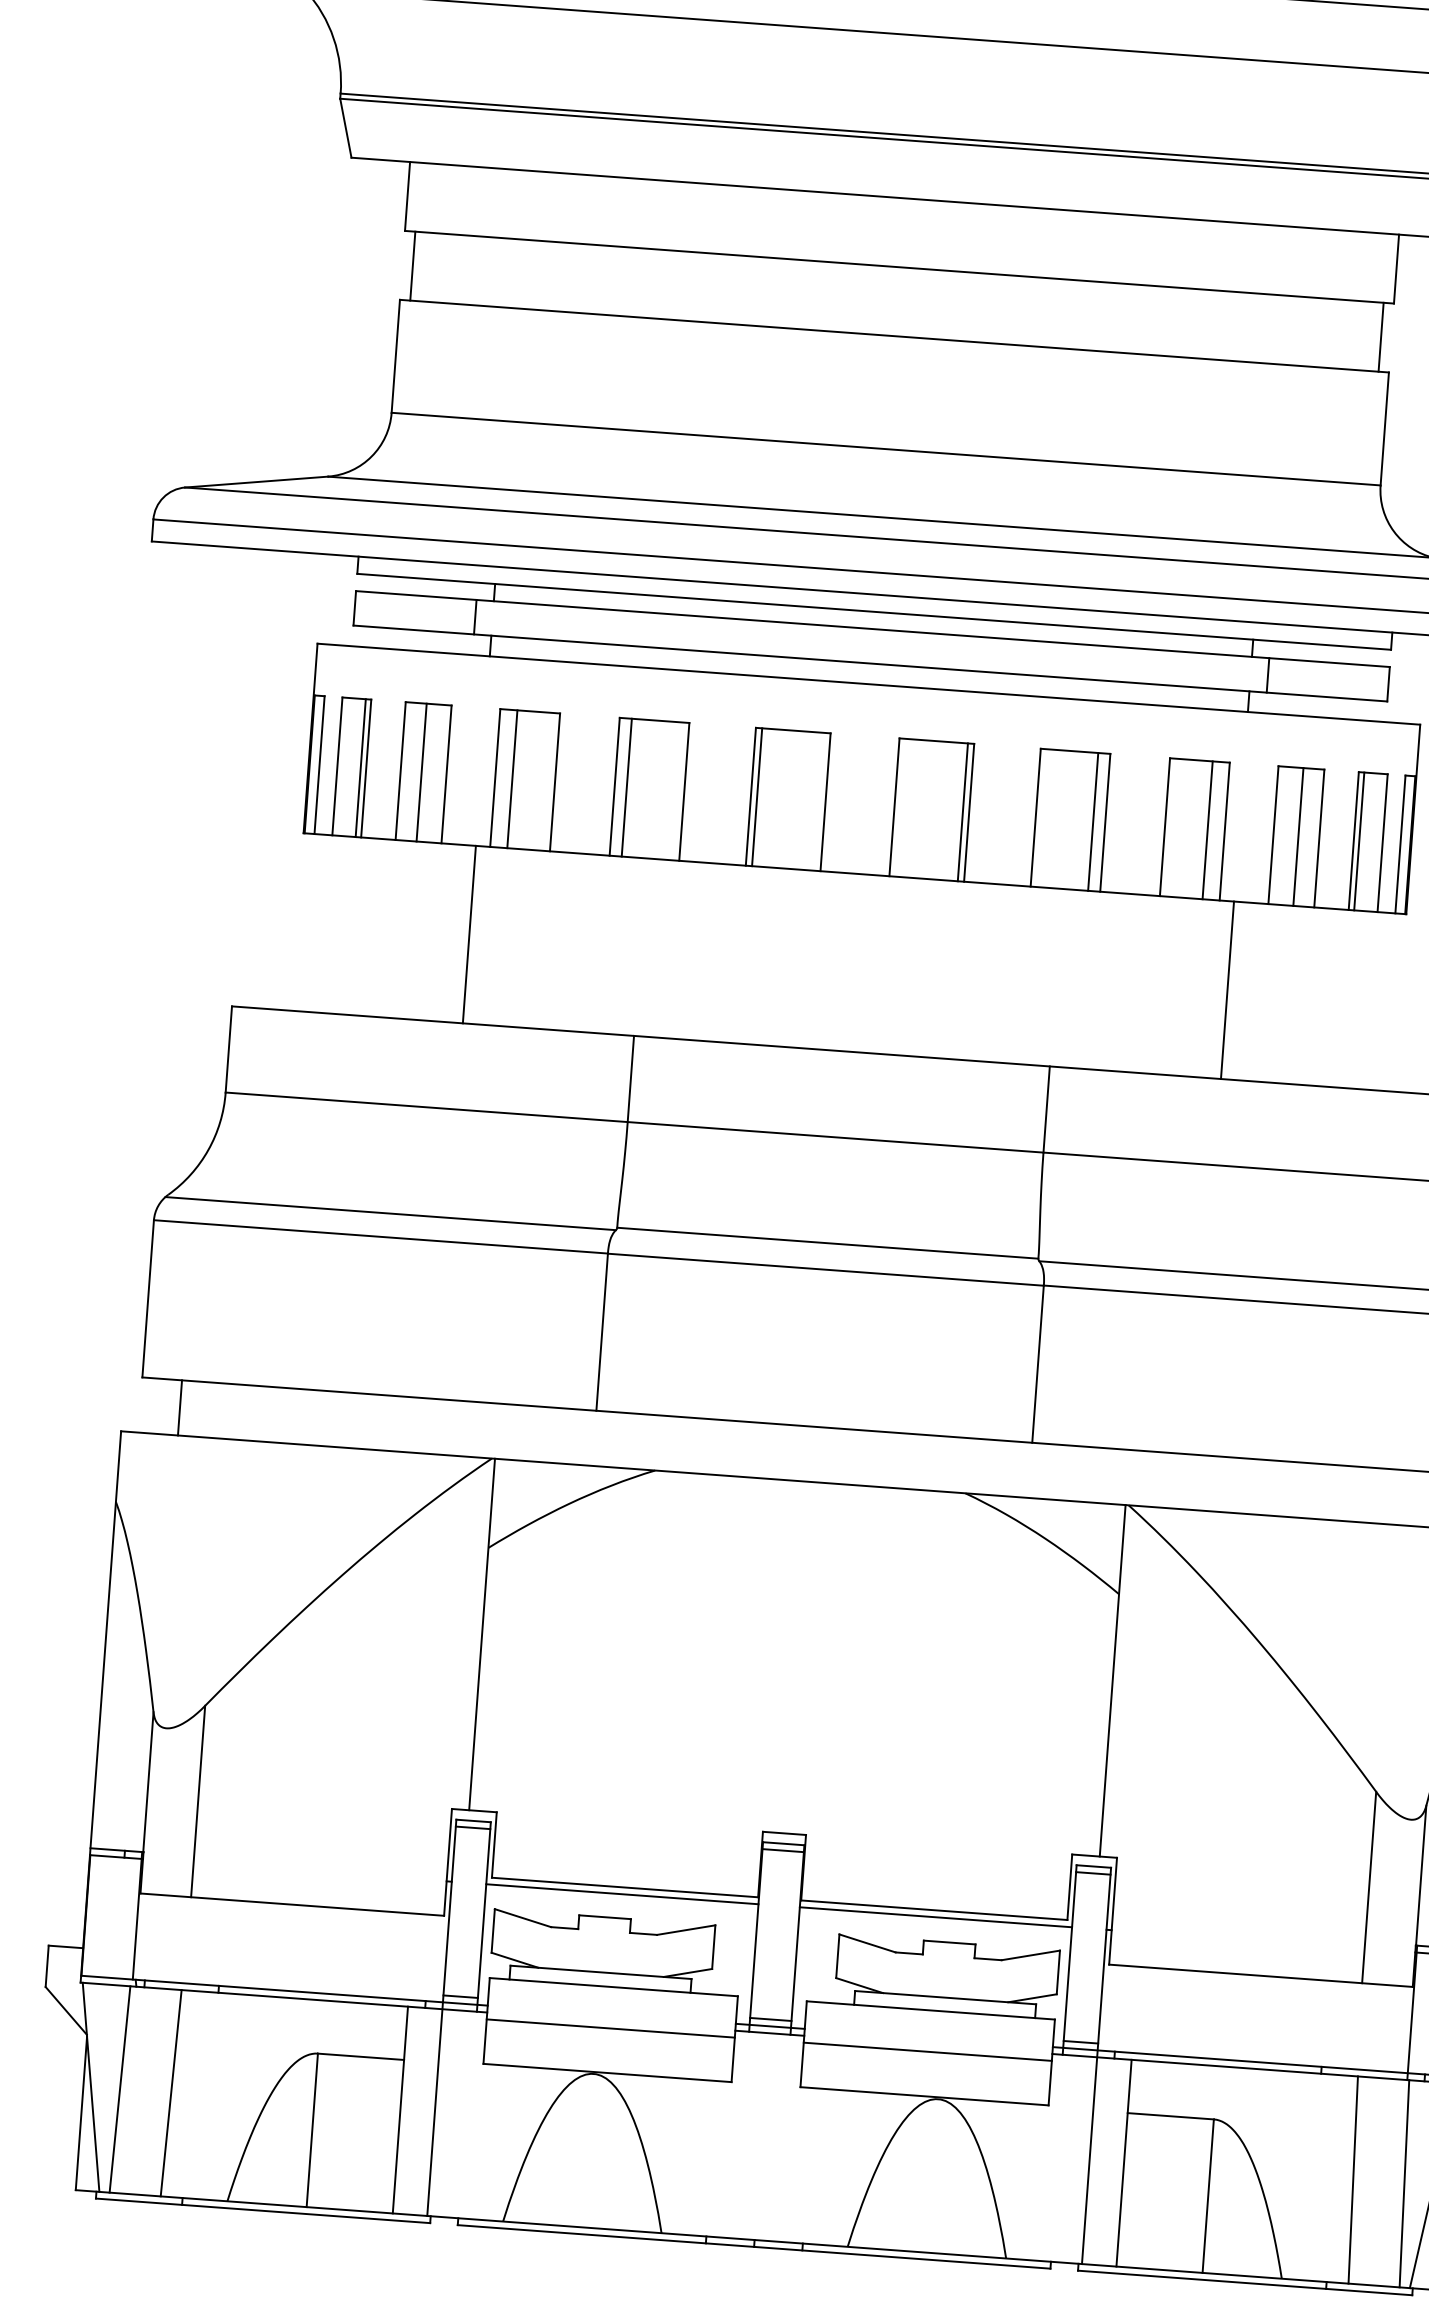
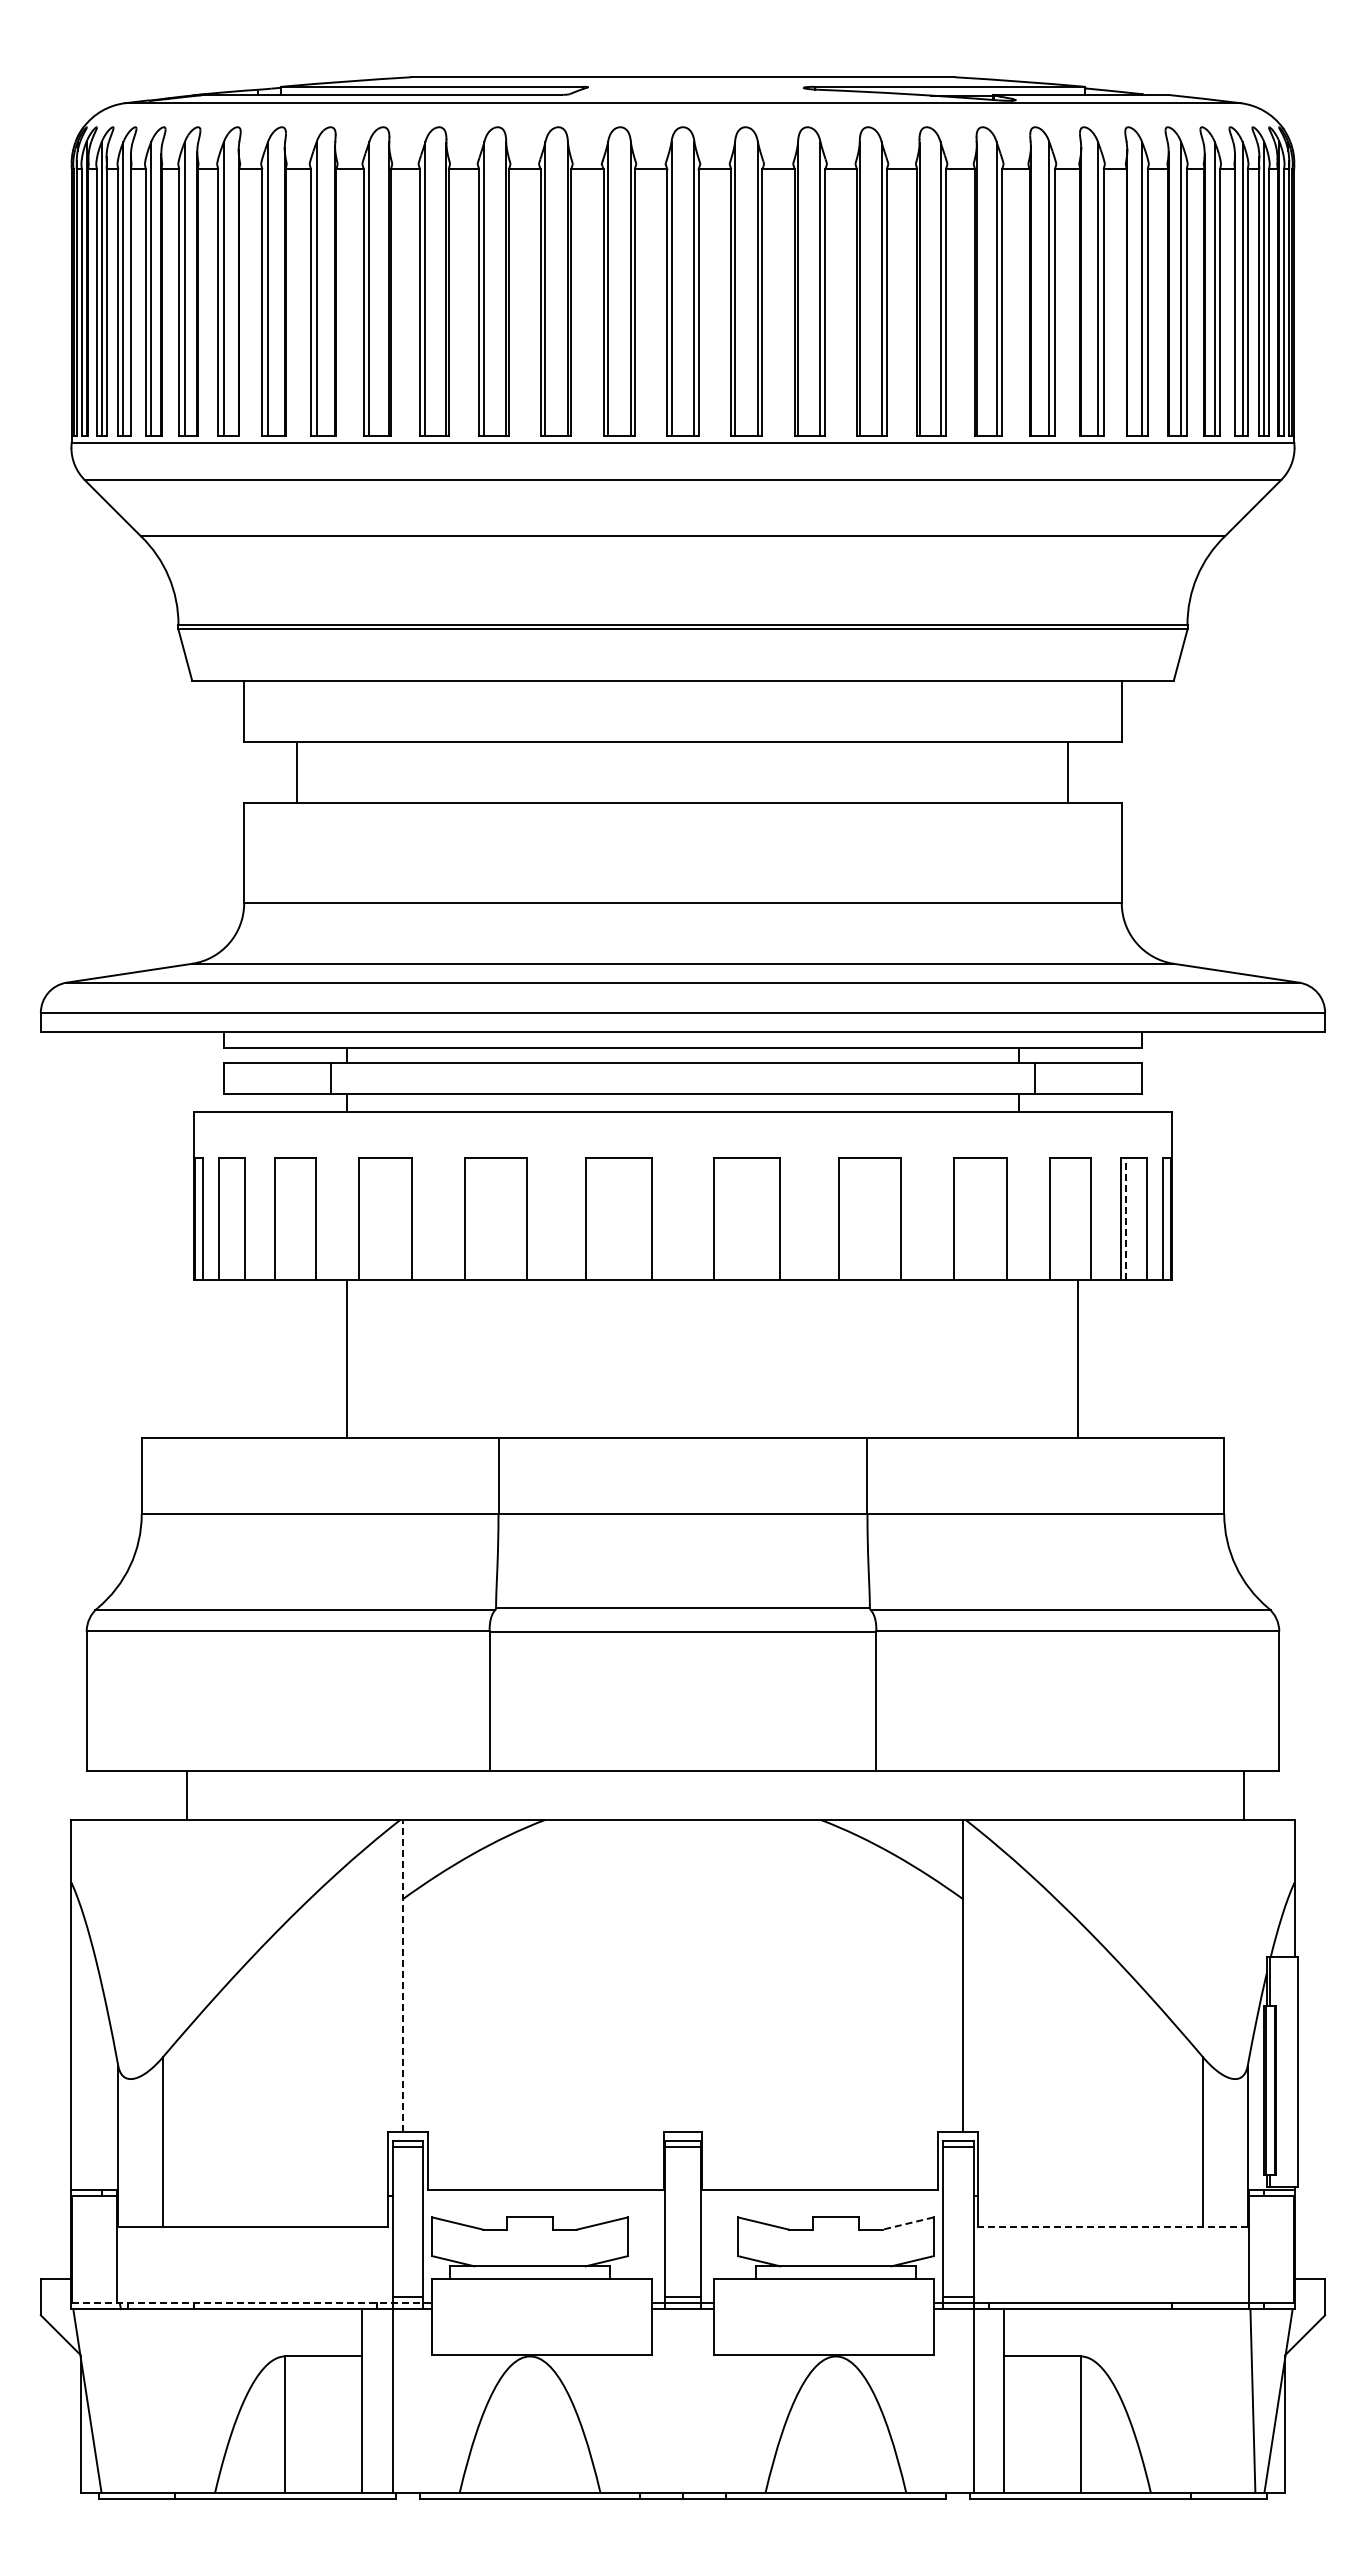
line: (412, 266) -> (297, 772), moved
line: (1380, 337) -> (1067, 772), moved
line: (360, 767) -> (239, 1218), removed
line: (421, 772) -> (293, 1218), removed
line: (512, 778) -> (374, 1218), removed
line: (627, 787) -> (476, 1218), removed
line: (756, 796) -> (591, 1218), removed
line: (963, 811) -> (774, 1218), removed
line: (1092, 821) -> (889, 1218), removed
line: (1207, 829) -> (991, 1218), removed
line: (1298, 836) -> (1072, 1218), removed
line: (1359, 840) -> (1126, 1218), solid -> dashed
line: (1227, 989) -> (1078, 1358), moved
line: (179, 1406) -> (186, 1794), moved
line: (482, 1634) -> (403, 1975), solid -> dashed
line: (622, 1893) -> (543, 2195), removed
line: (935, 1916) -> (821, 2195), removed
line: (1029, 1955) -> (907, 2223), solid -> dashed
line: (1260, 1975) -> (1112, 2226), solid -> dashed
line: (285, 1991) -> (252, 2303), solid -> dashed
line: (610, 2028) -> (542, 2315), removed
line: (927, 2052) -> (823, 2315), removed
line: (119, 2089) -> (112, 2400), removed
line: (171, 2092) -> (158, 2400), removed
line: (1353, 2179) -> (1207, 2400), removed

